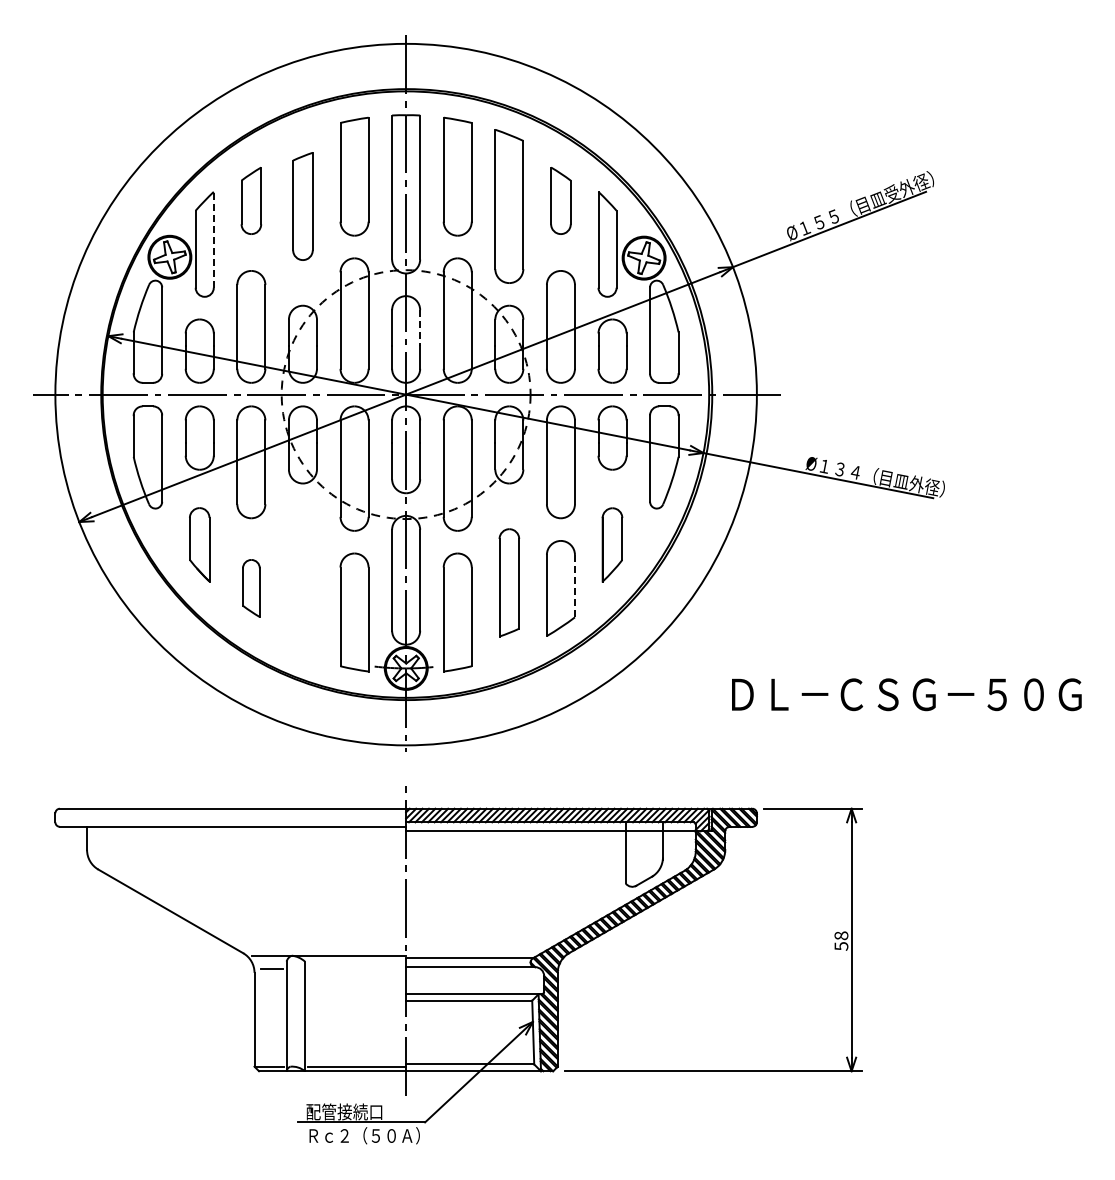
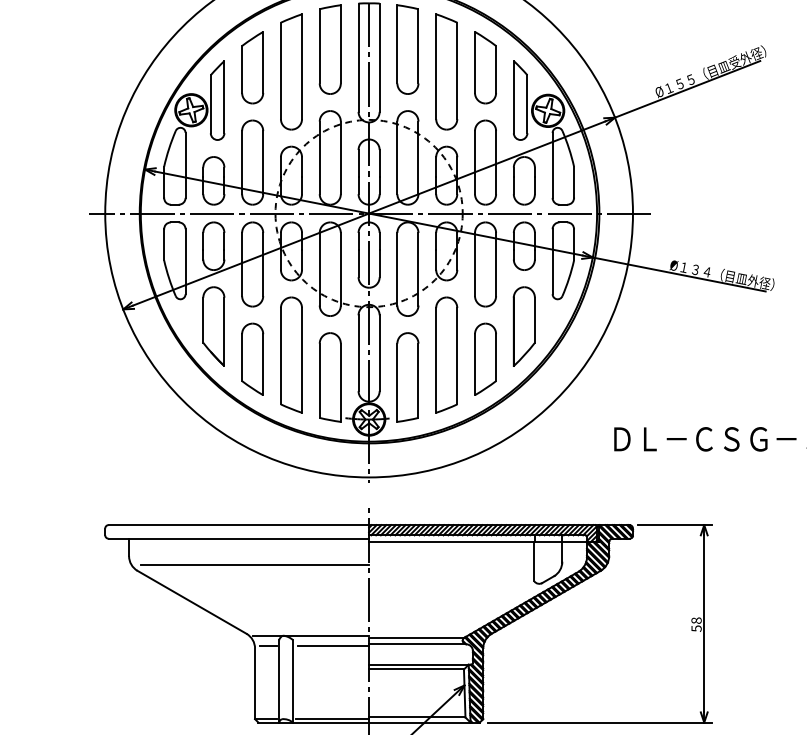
part: (251, 200) -> (252, 67), size x1.43
part: (560, 200) -> (485, 67), size x1.43
part: (302, 206) -> (291, 72), size x1.43
line: (213, 239) -> (224, 96), dashed -> solid
line: (420, 328) -> (379, 163), dashed -> solid
part: (199, 544) -> (213, 326), size x1.43
part: (612, 544) -> (524, 326), size x1.43
part: (302, 582) -> (291, 354), added
part: (509, 582) -> (446, 354), size x1.43
line: (574, 586) -> (495, 357), dashed -> solid
part: (251, 588) -> (252, 359), size x1.67
line: (254, 861) -> (255, 564), added
line: (358, 969) -> (333, 646), added

